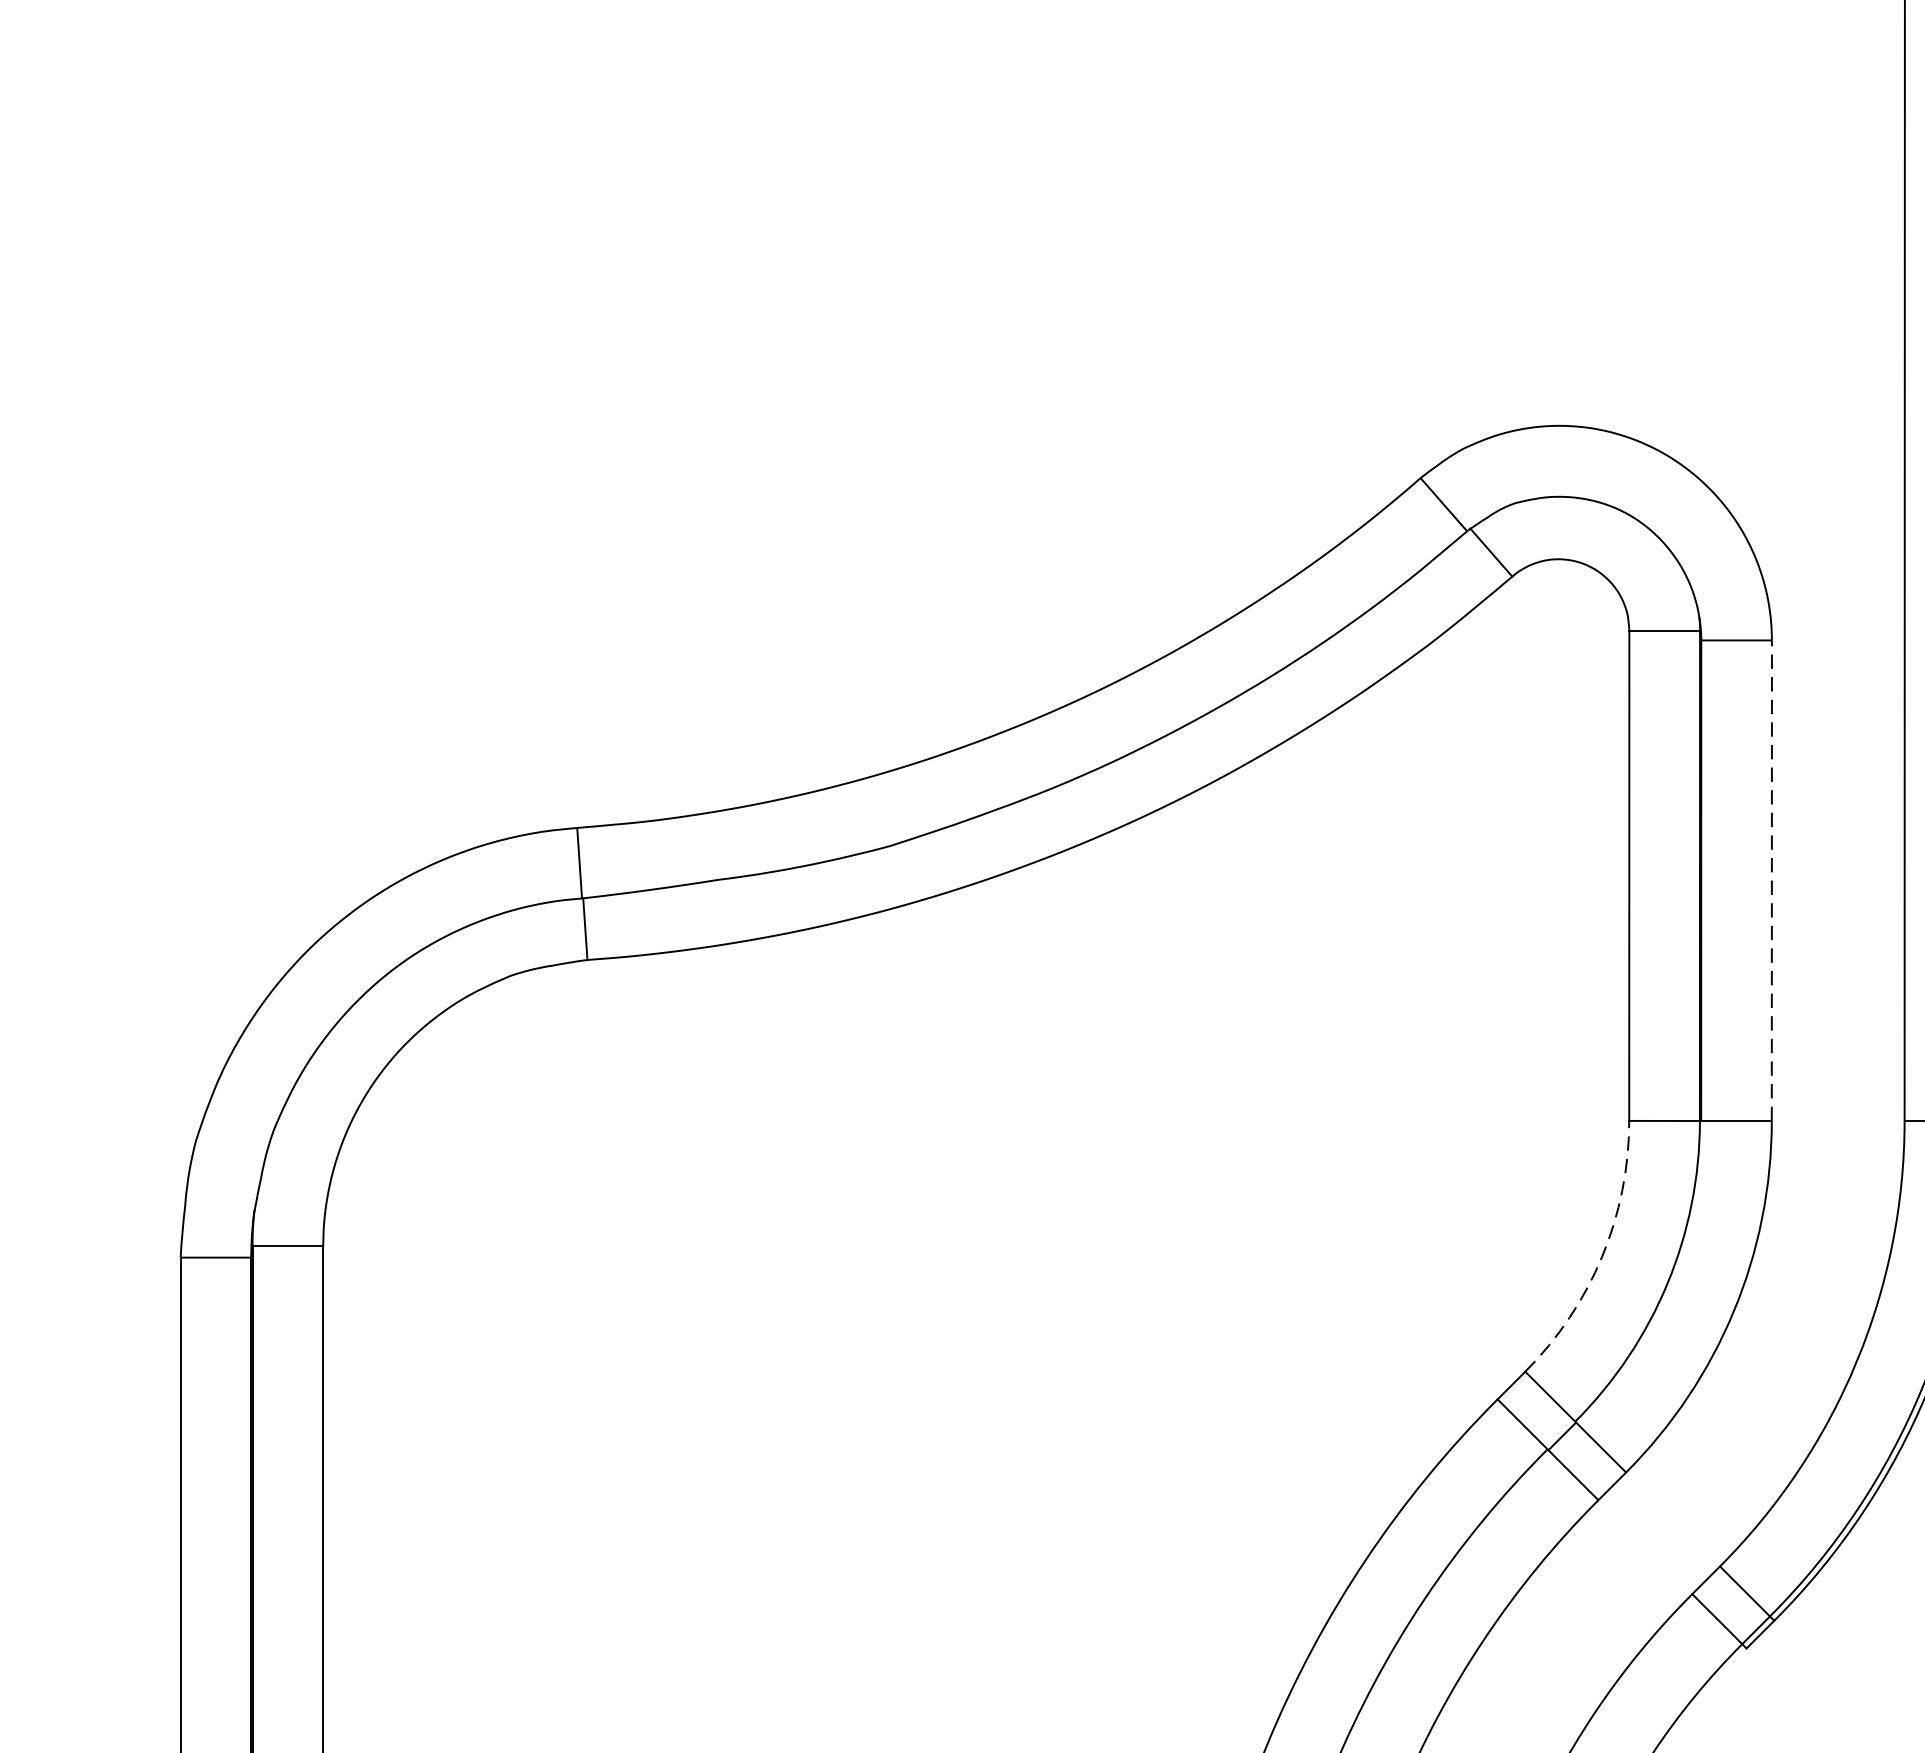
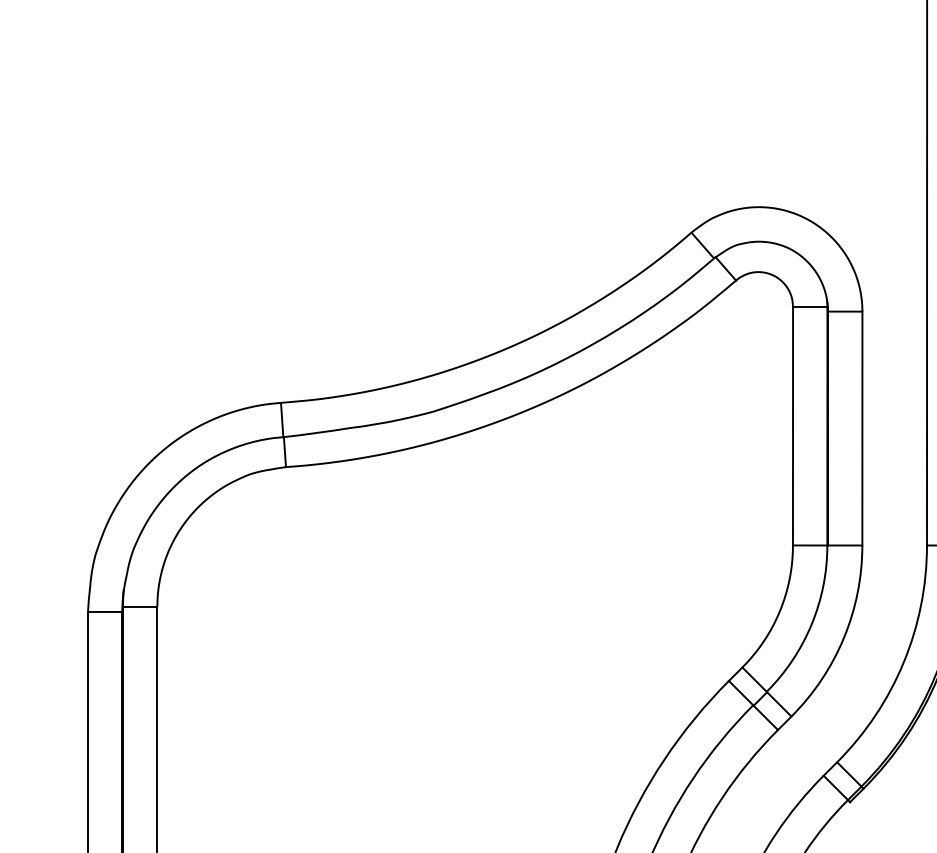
line: (1772, 880) -> (862, 428), dashed -> solid
arc: (1601, 1256) -> (779, 611), dashed -> solid

